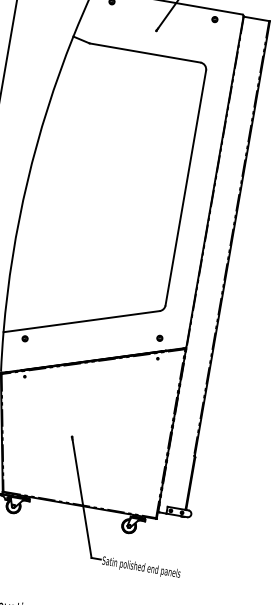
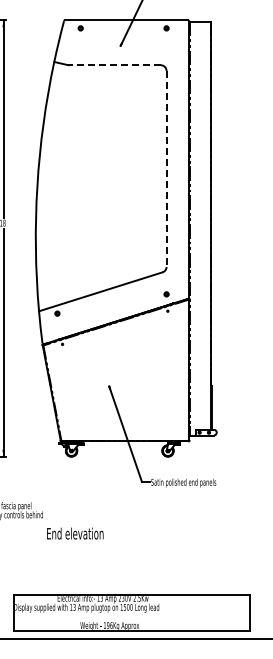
line: (144, 53) -> (114, 65), solid -> dashed
line: (185, 187) -> (166, 168), solid -> dashed

